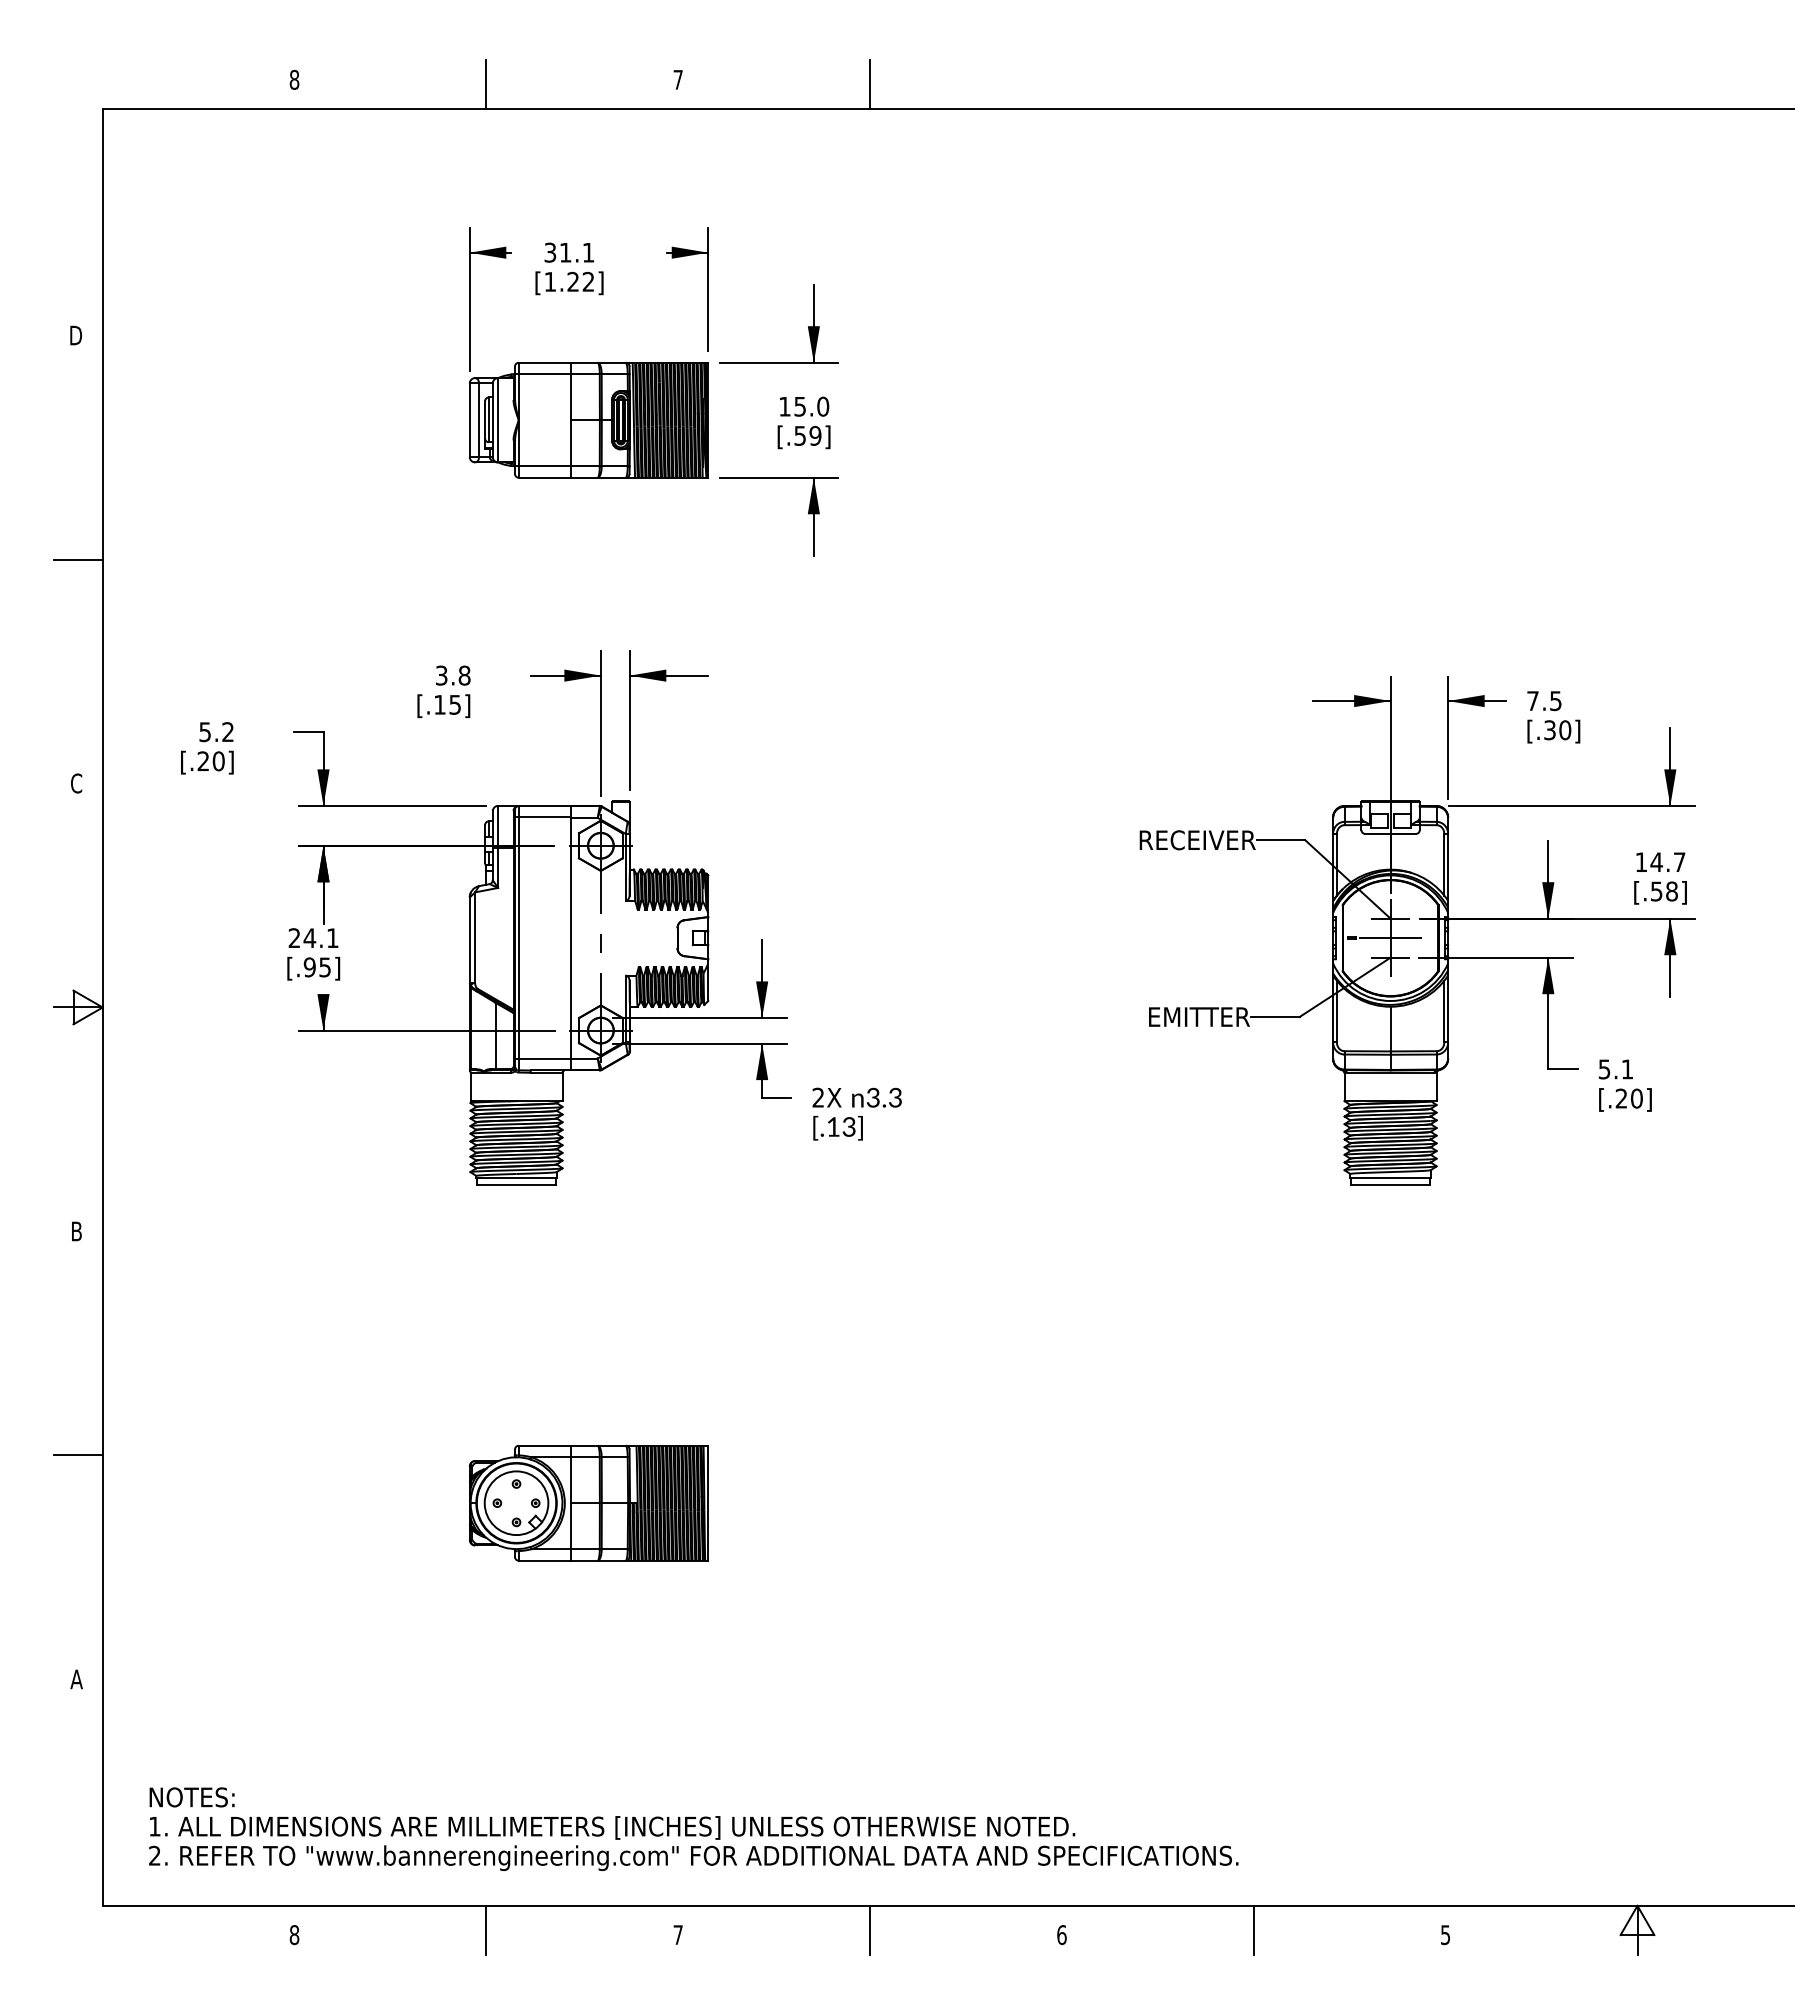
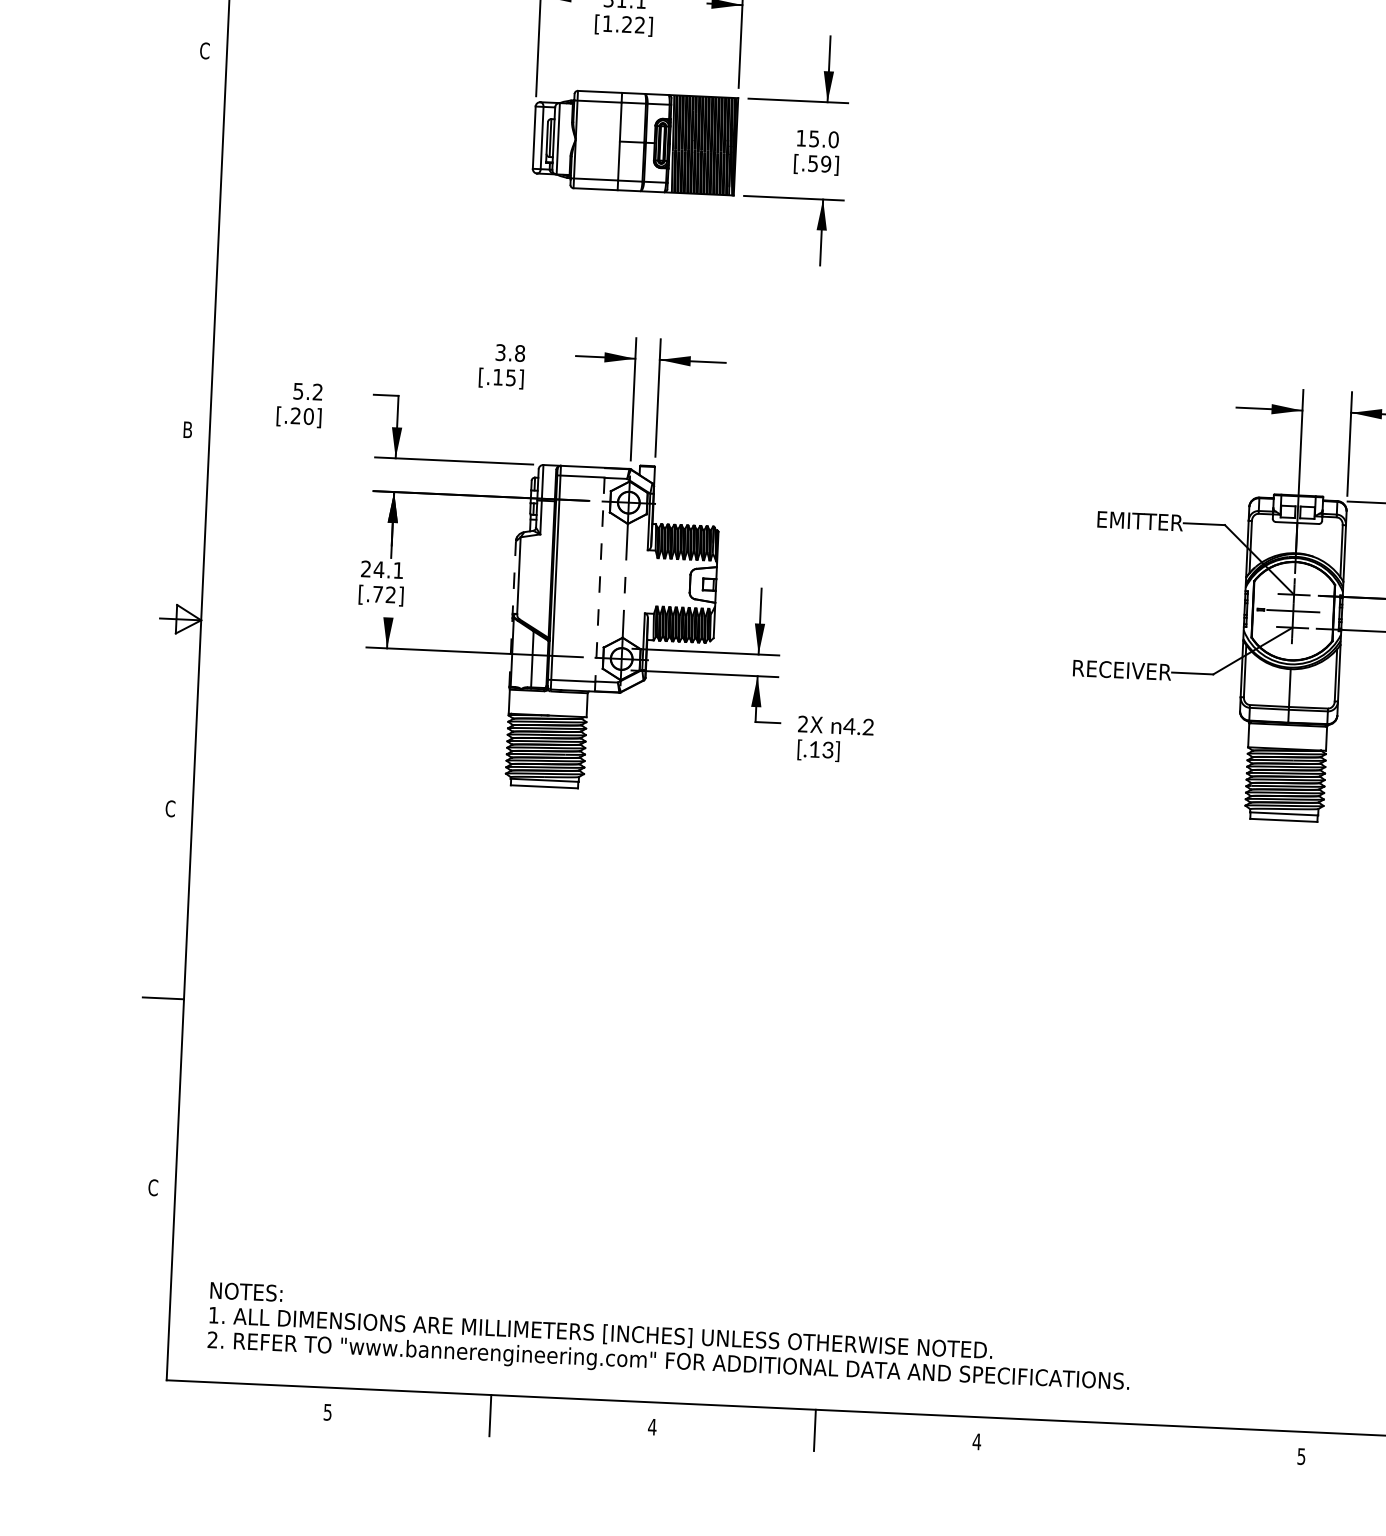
text: (76, 335) -> (204, 50), D -> C
line: (78, 559) -> (197, 240), removed
text: (76, 783) -> (187, 429), C -> B
text: (1181, 840) -> (1120, 520), RECEIVER -> EMITTER
line: (570, 937) -> (599, 579), solid -> dashed
text: (316, 967) -> (383, 594), [.95] -> [.72]
line: (469, 984) -> (512, 614), solid -> dashed
text: (1176, 1017) -> (1109, 670), EMITTER -> RECEIVER
text: (883, 1097) -> (858, 726), 3.3 -> 4.2
text: (76, 1231) -> (170, 808), B -> C
part: (588, 1502) -> (593, 1057), removed
text: (76, 1679) -> (153, 1187), A -> C
line: (1253, 1929) -> (1139, 1444), removed
text: (678, 1934) -> (652, 1426), 7 -> 4
text: (294, 1935) -> (327, 1412), 8 -> 5
text: (1061, 1935) -> (976, 1442), 6 -> 4

